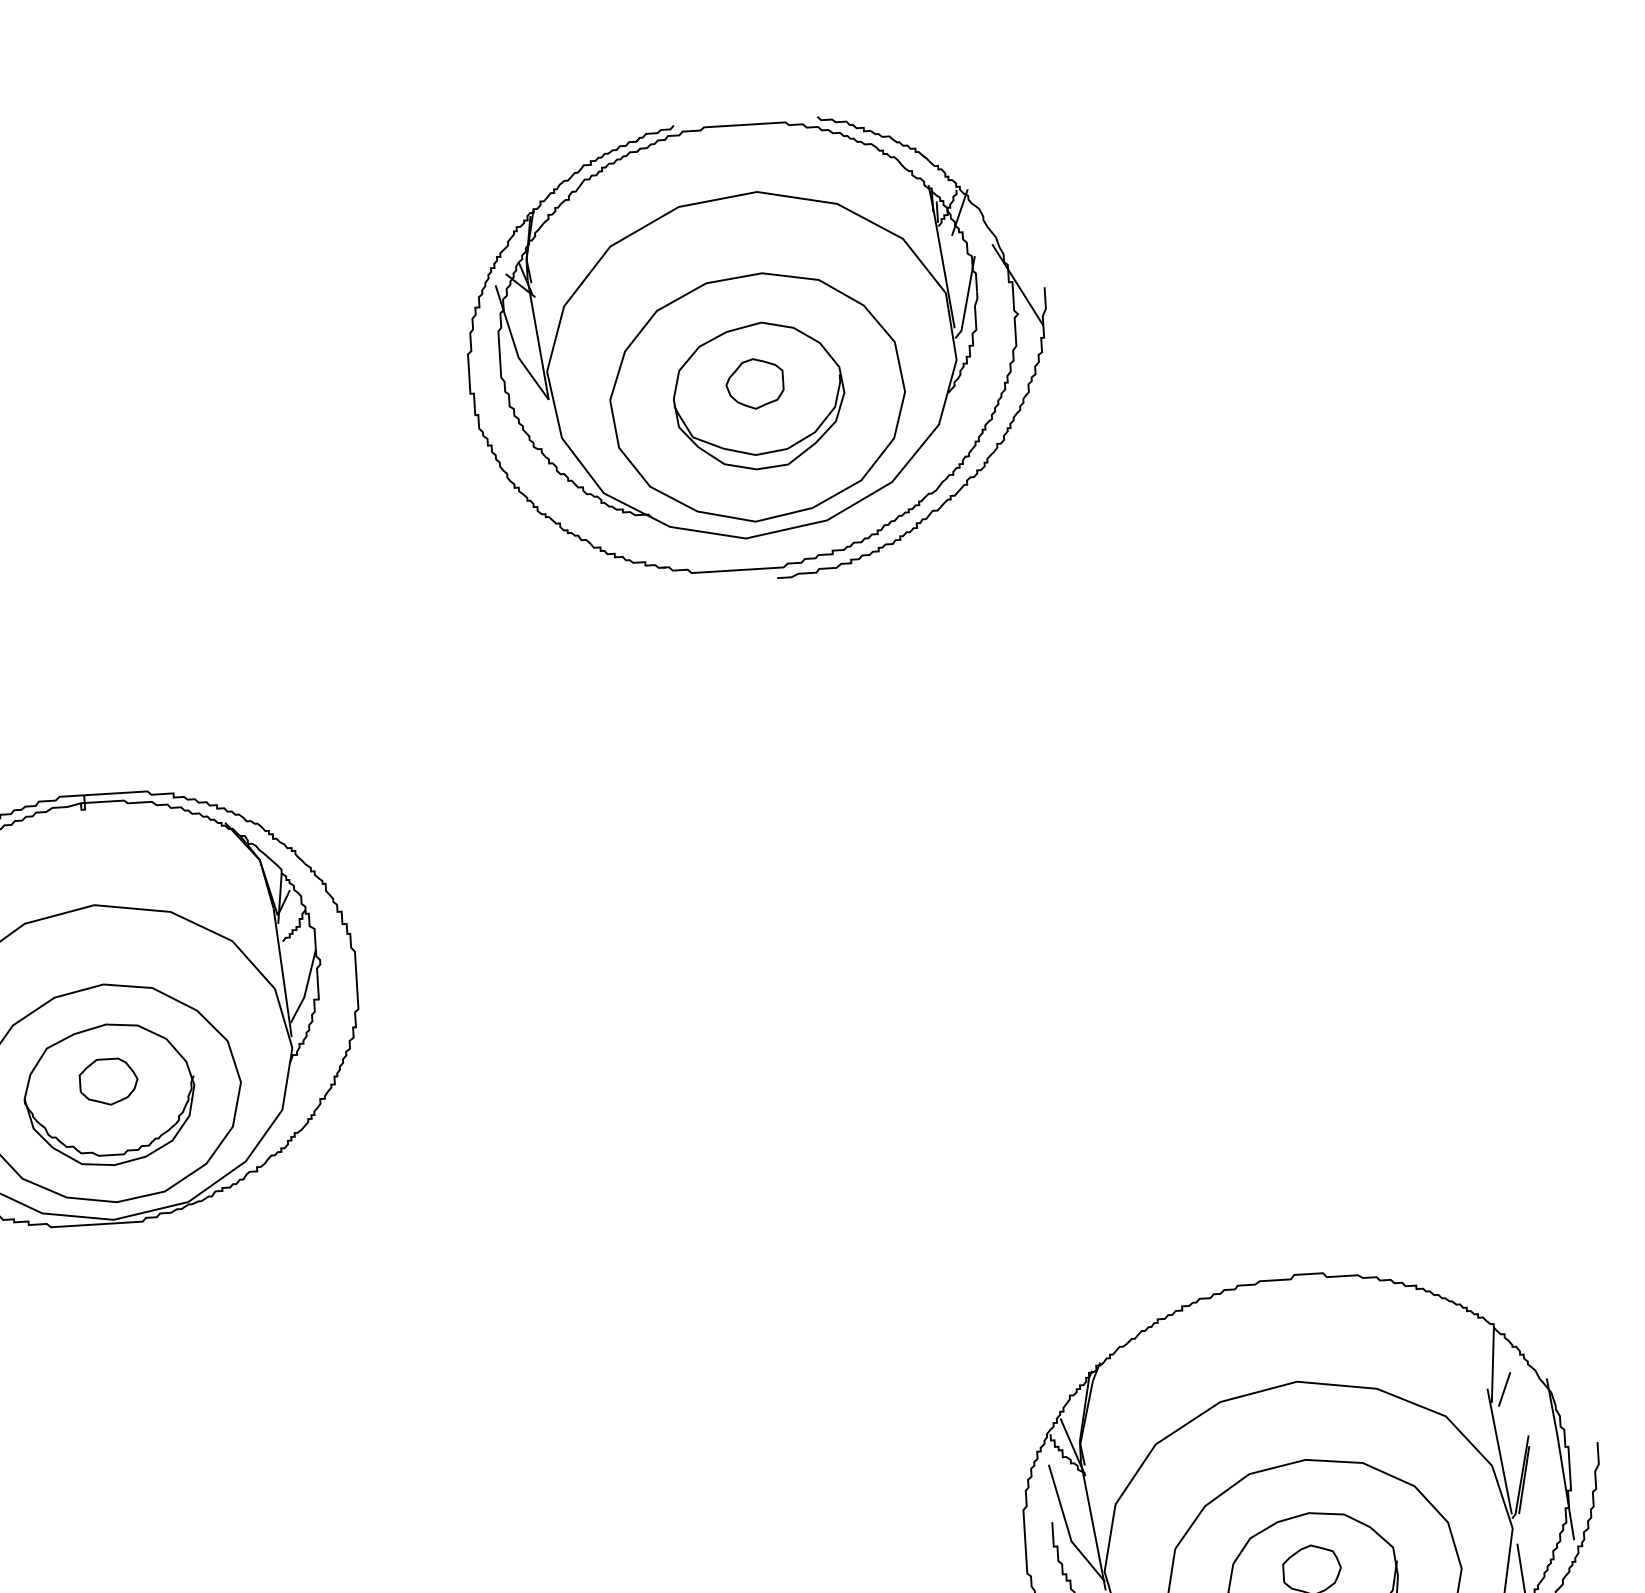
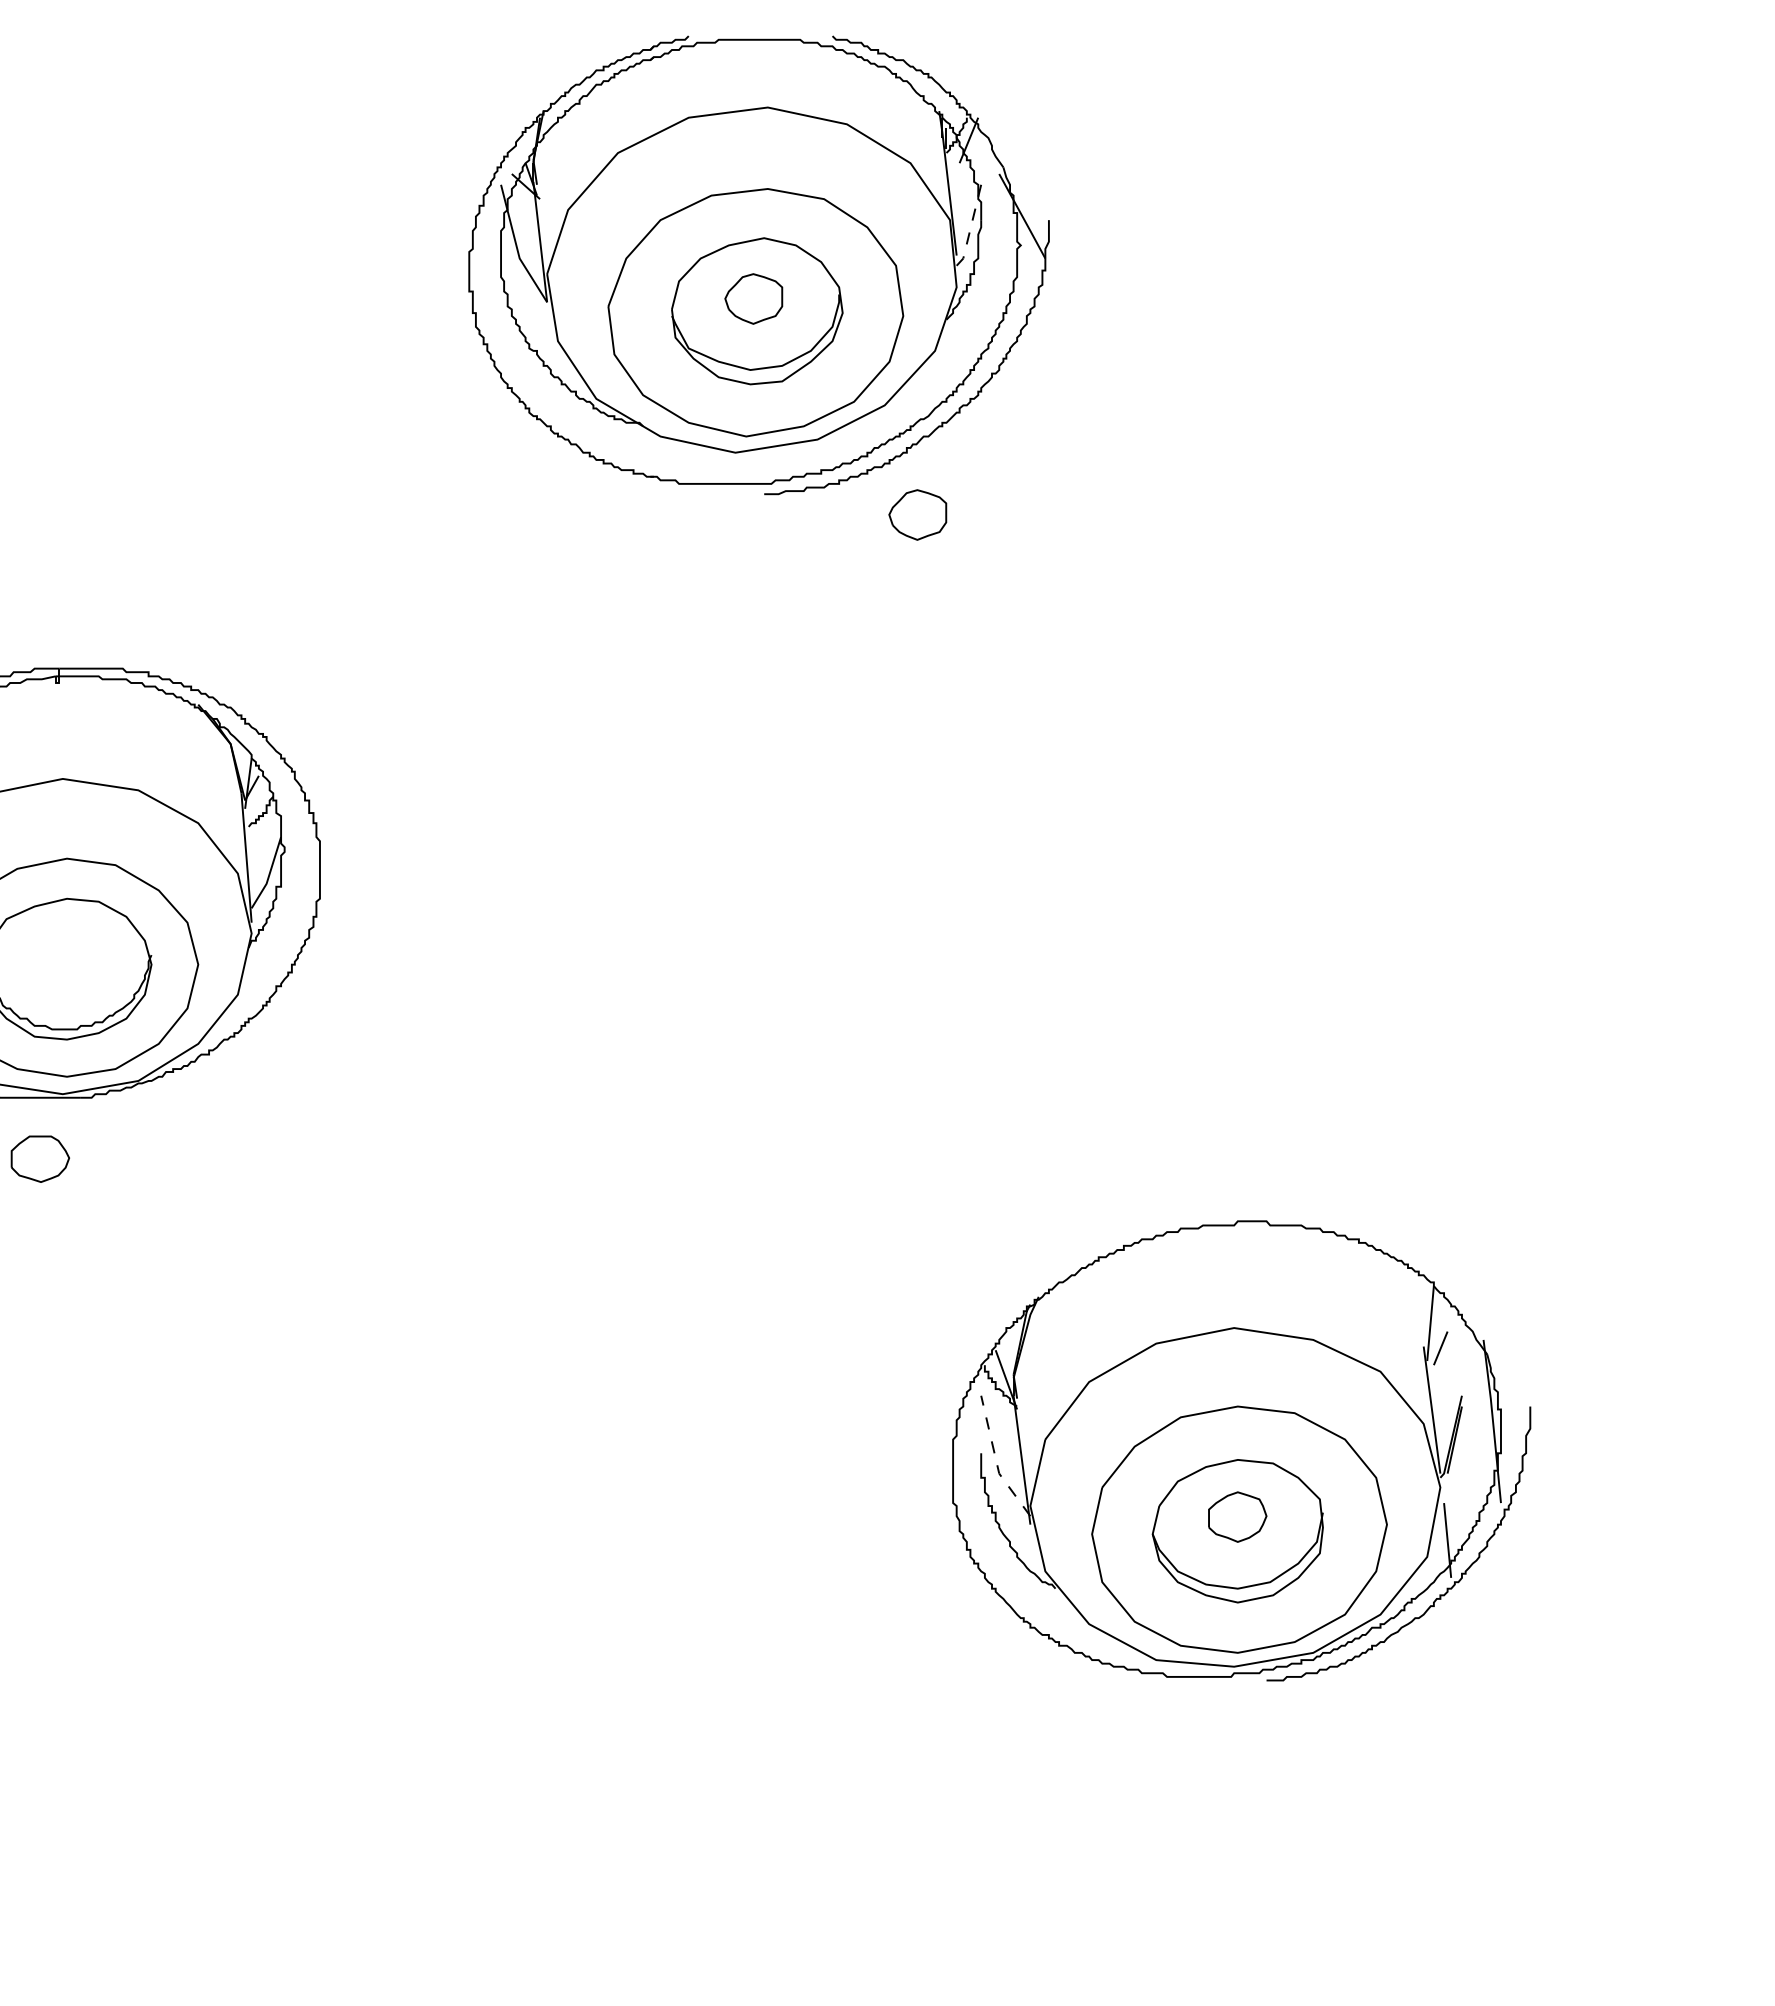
line: (966, 299) -> (970, 227), solid -> dashed
part: (931, 589) -> (917, 514), added
part: (108, 1081) -> (40, 1158), moved
line: (1068, 1528) -> (996, 1460), solid -> dashed

